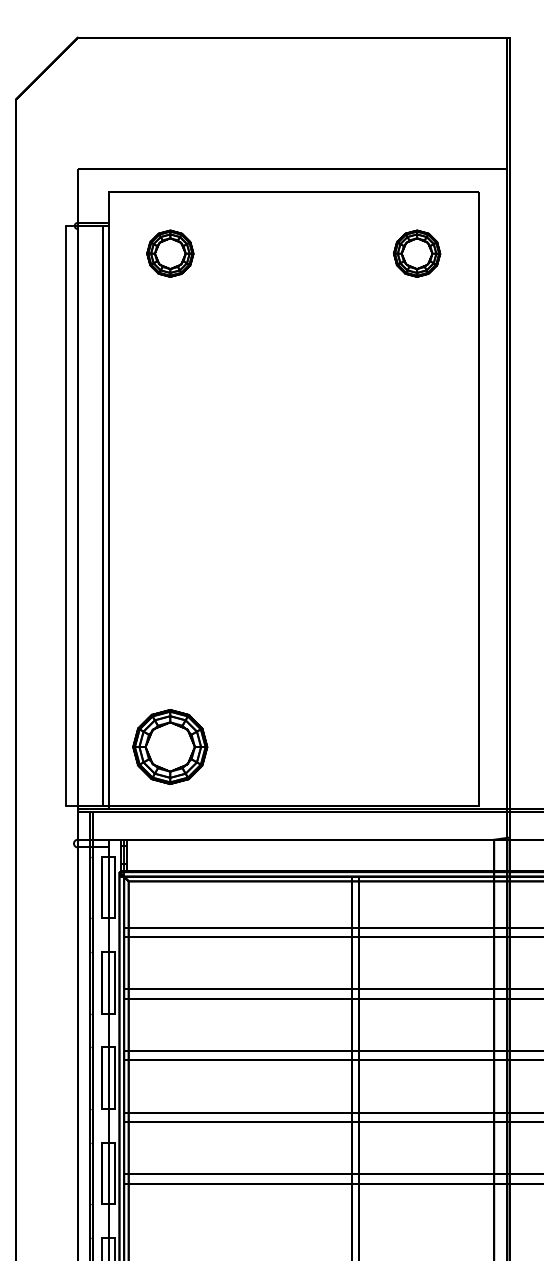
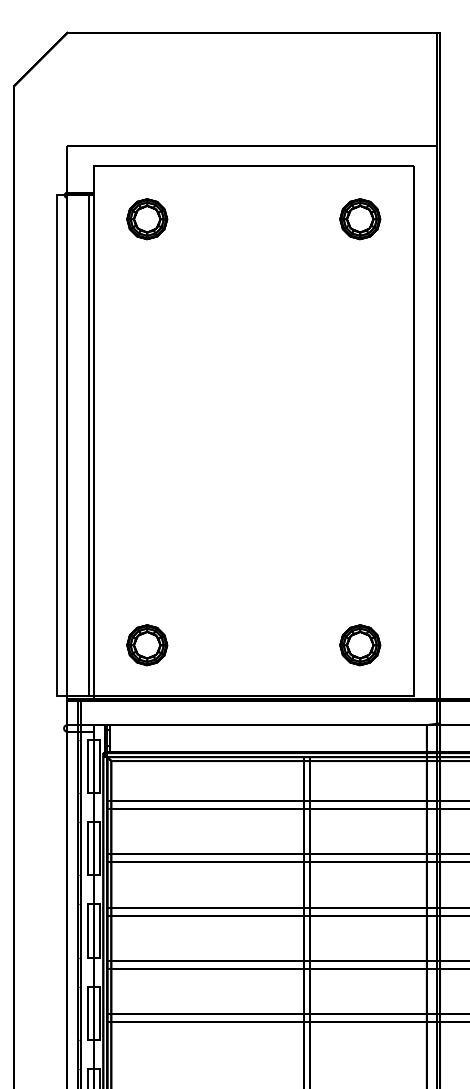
part: (170, 747) -> (147, 645), size x0.62
part: (416, 747) -> (359, 645), added

